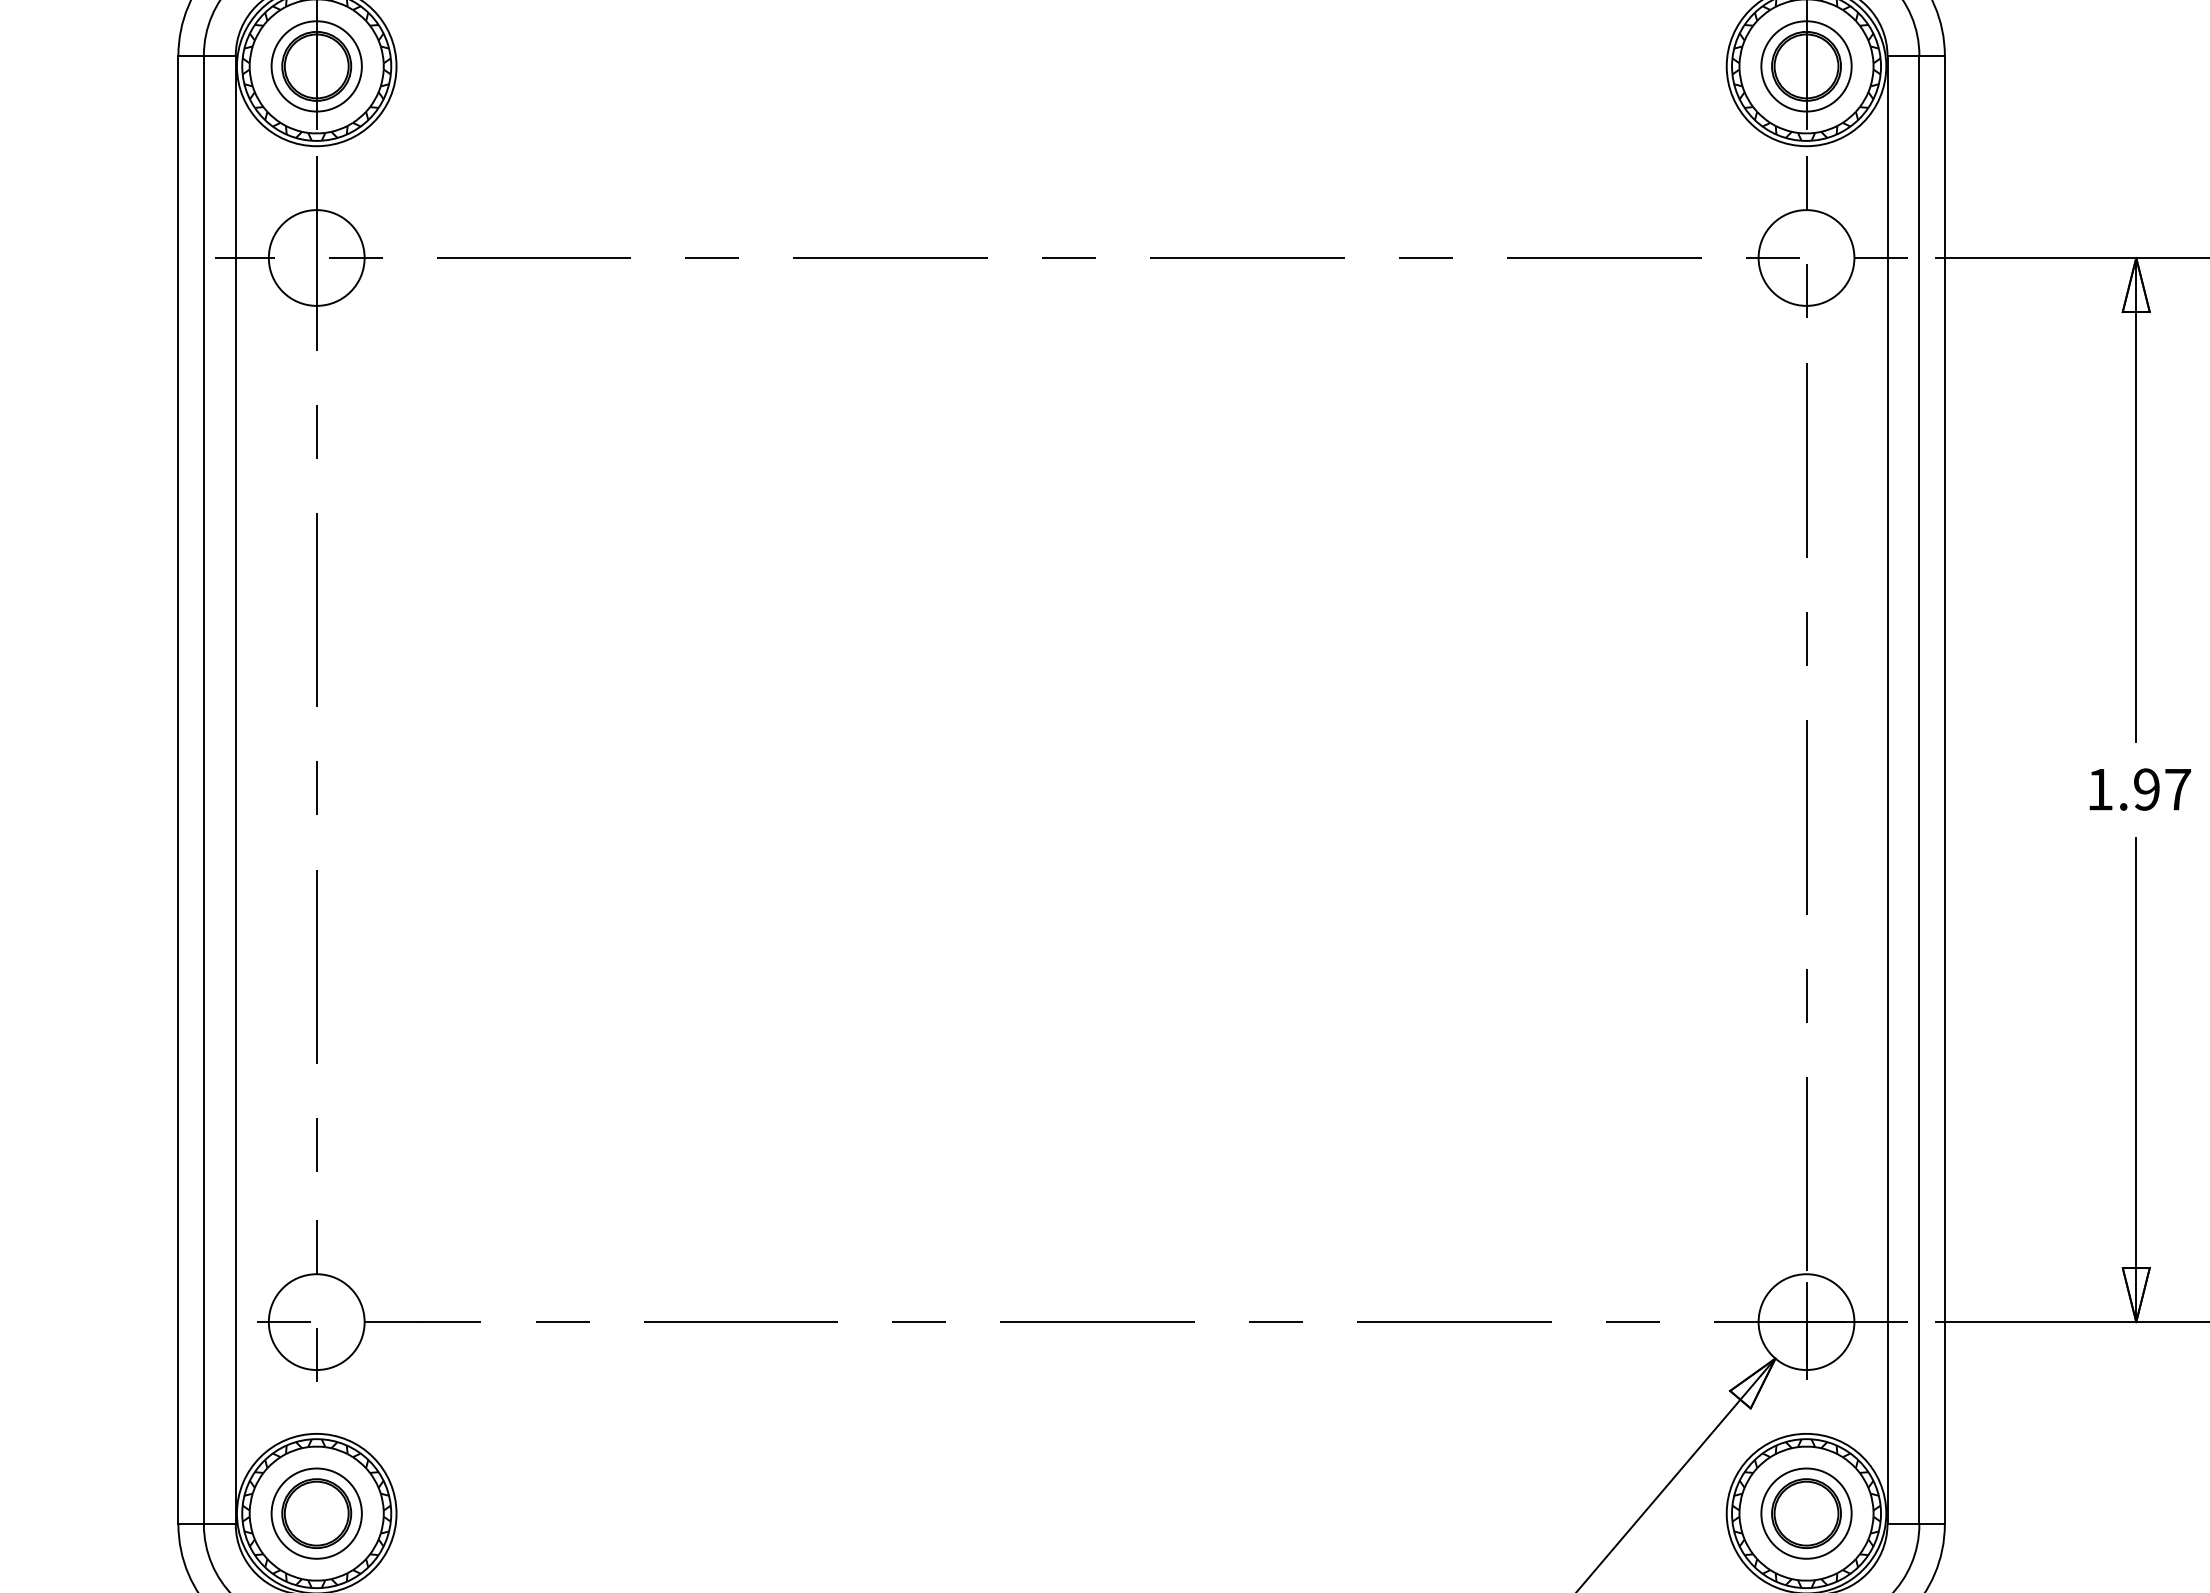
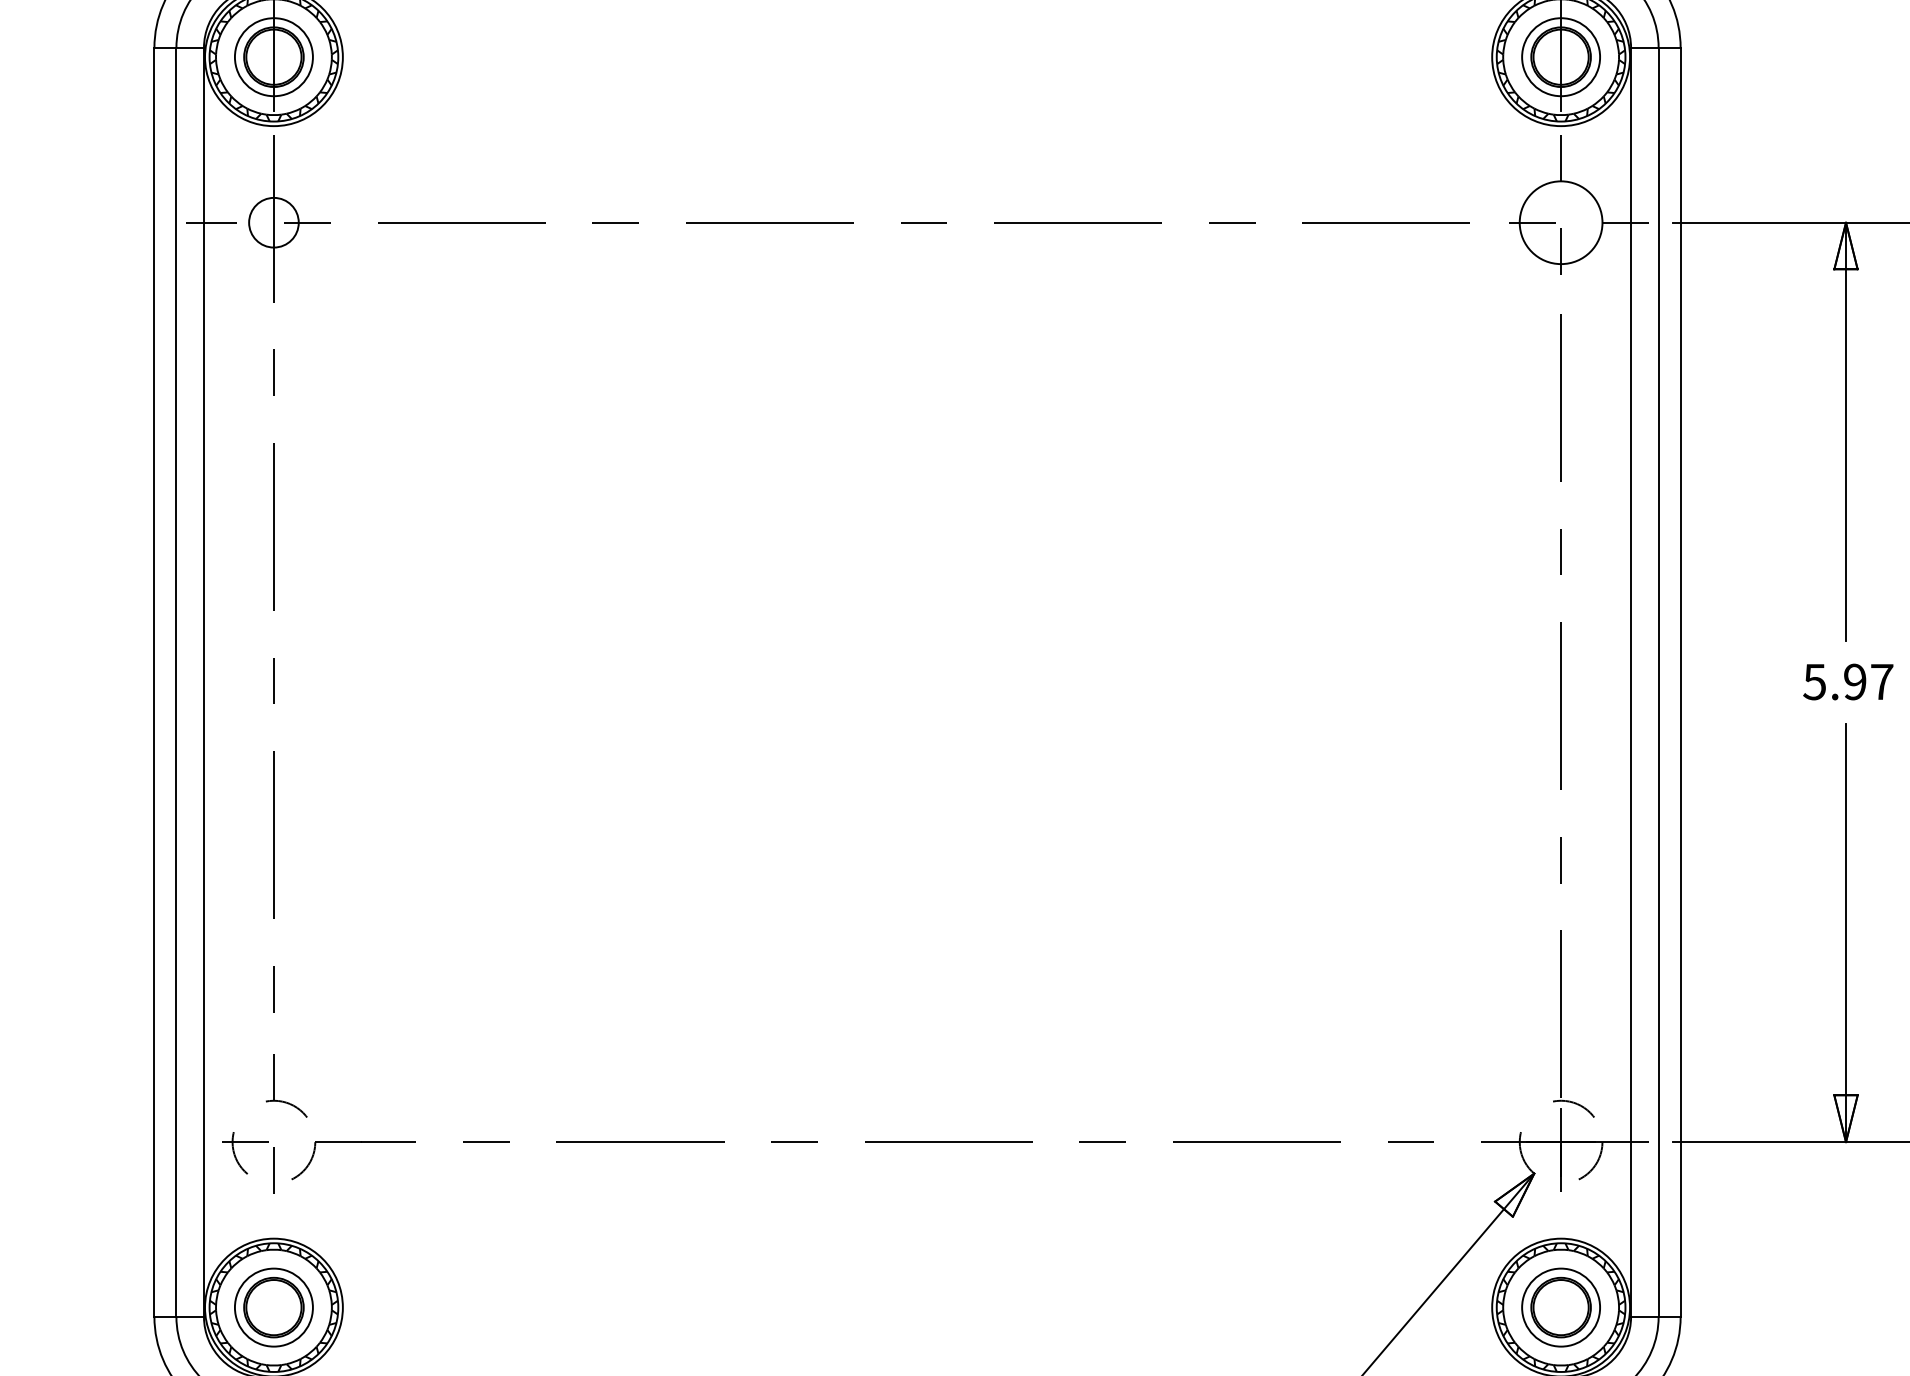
circle: (316, 257) -> (273, 222), size x0.6
text: (2099, 789) -> (1814, 681), 1.97 -> 5.97
circle: (316, 1322) -> (273, 1142), solid -> dashed
circle: (1806, 1322) -> (1561, 1142), solid -> dashed

